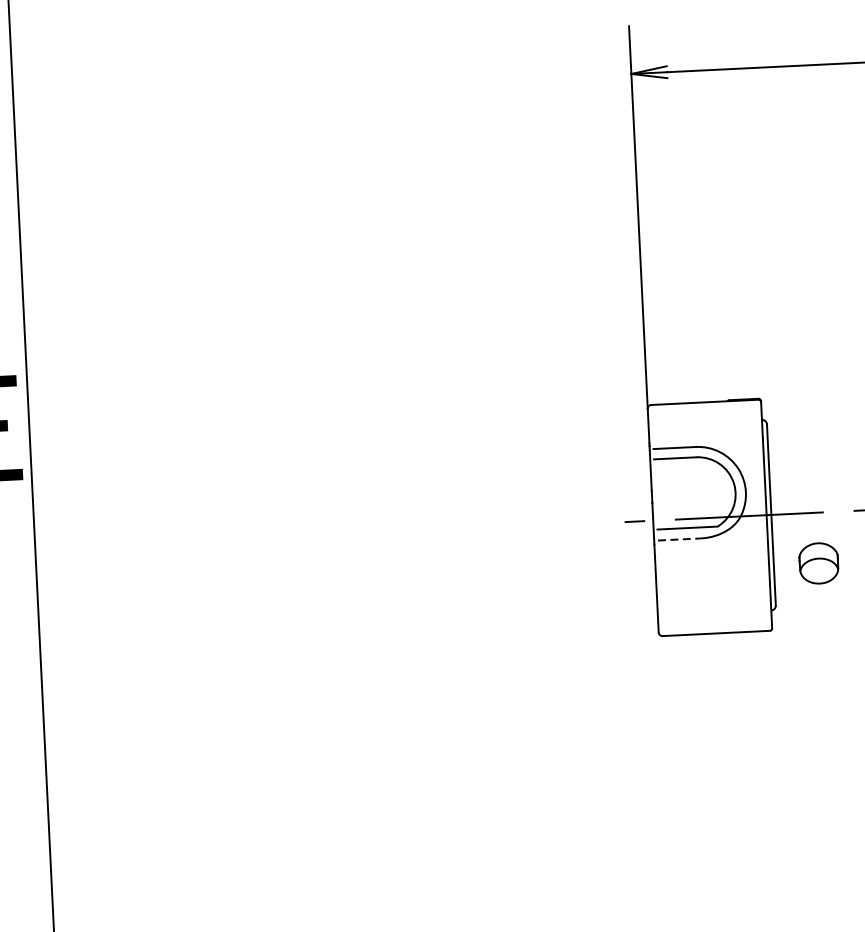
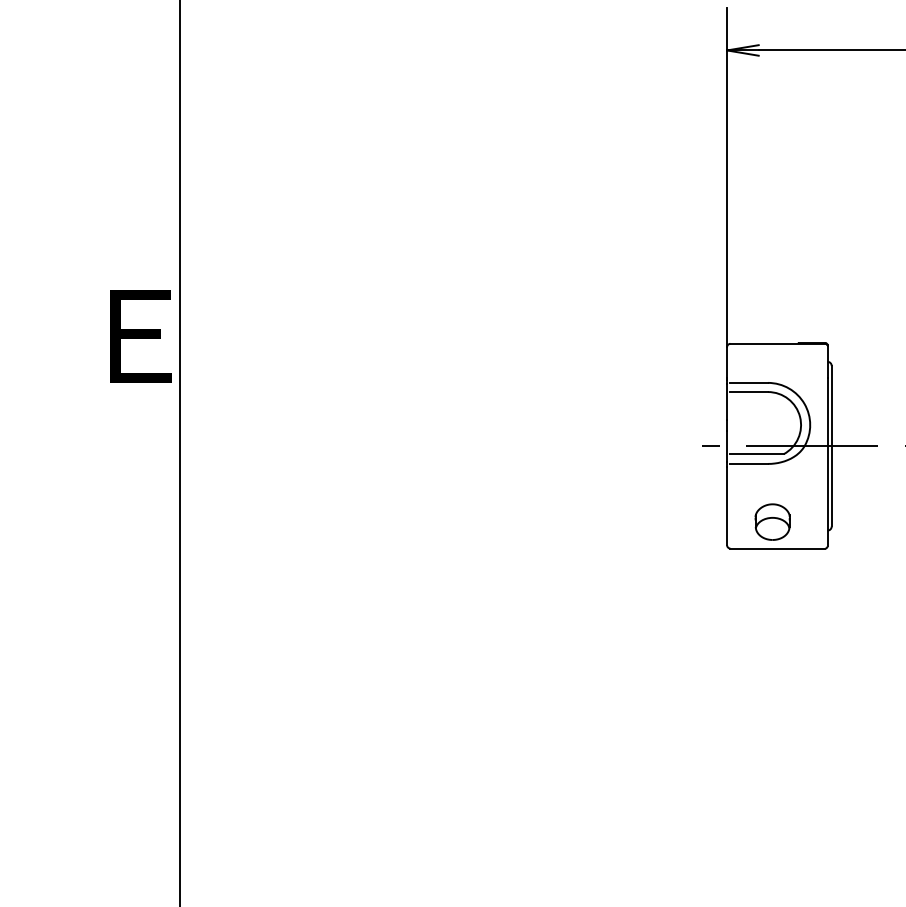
line: (679, 538) -> (749, 463), dashed -> solid
part: (818, 562) -> (772, 521), moved

